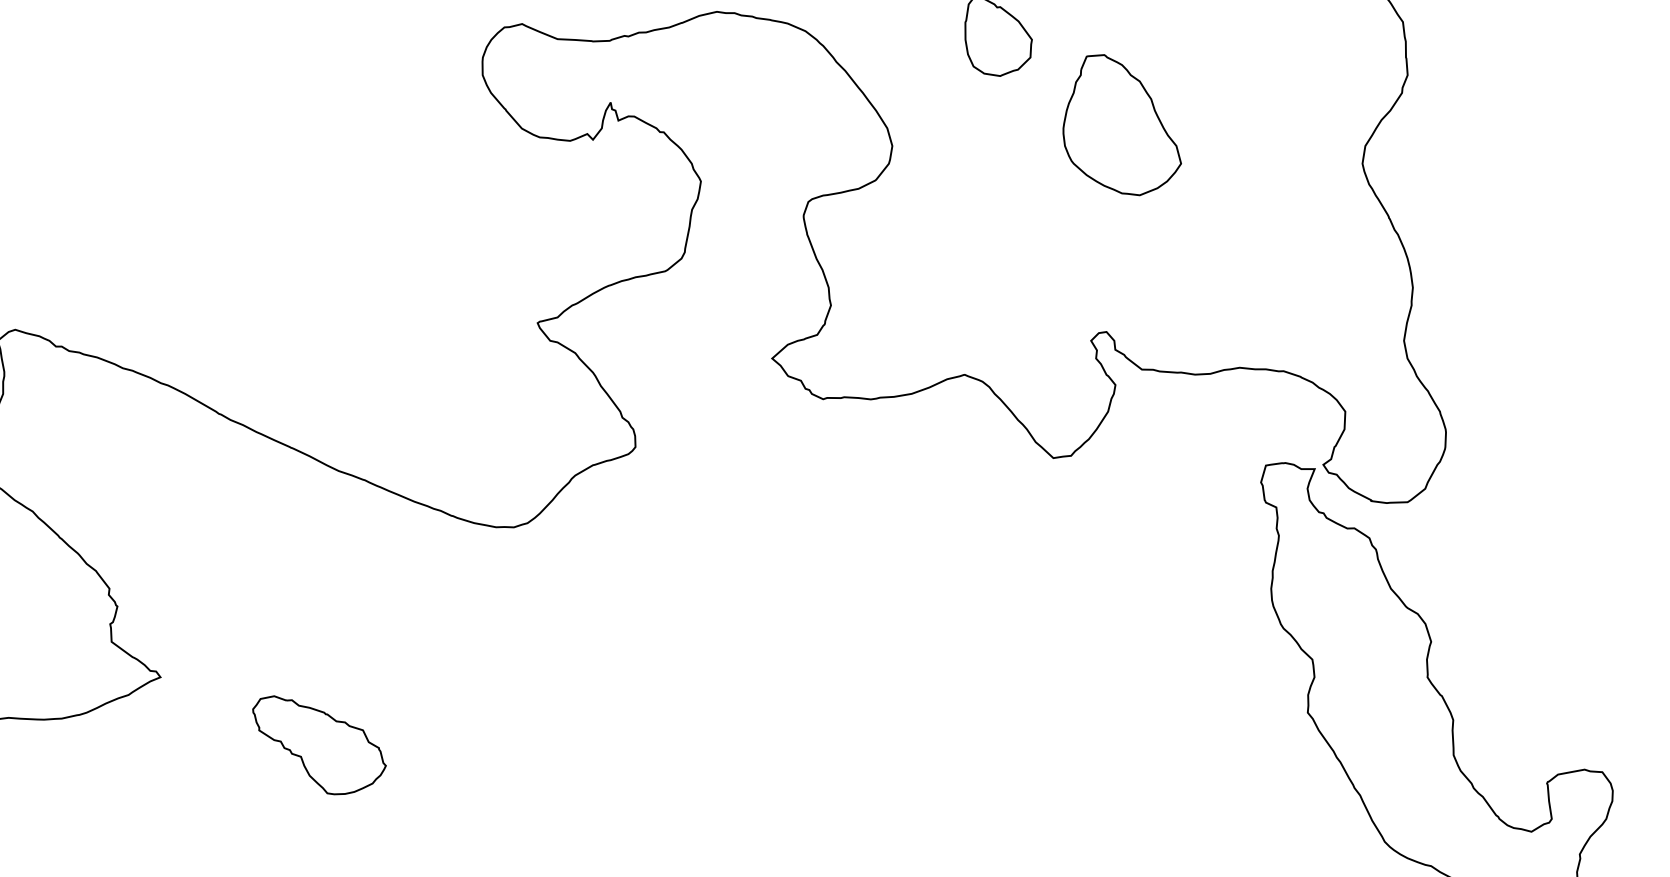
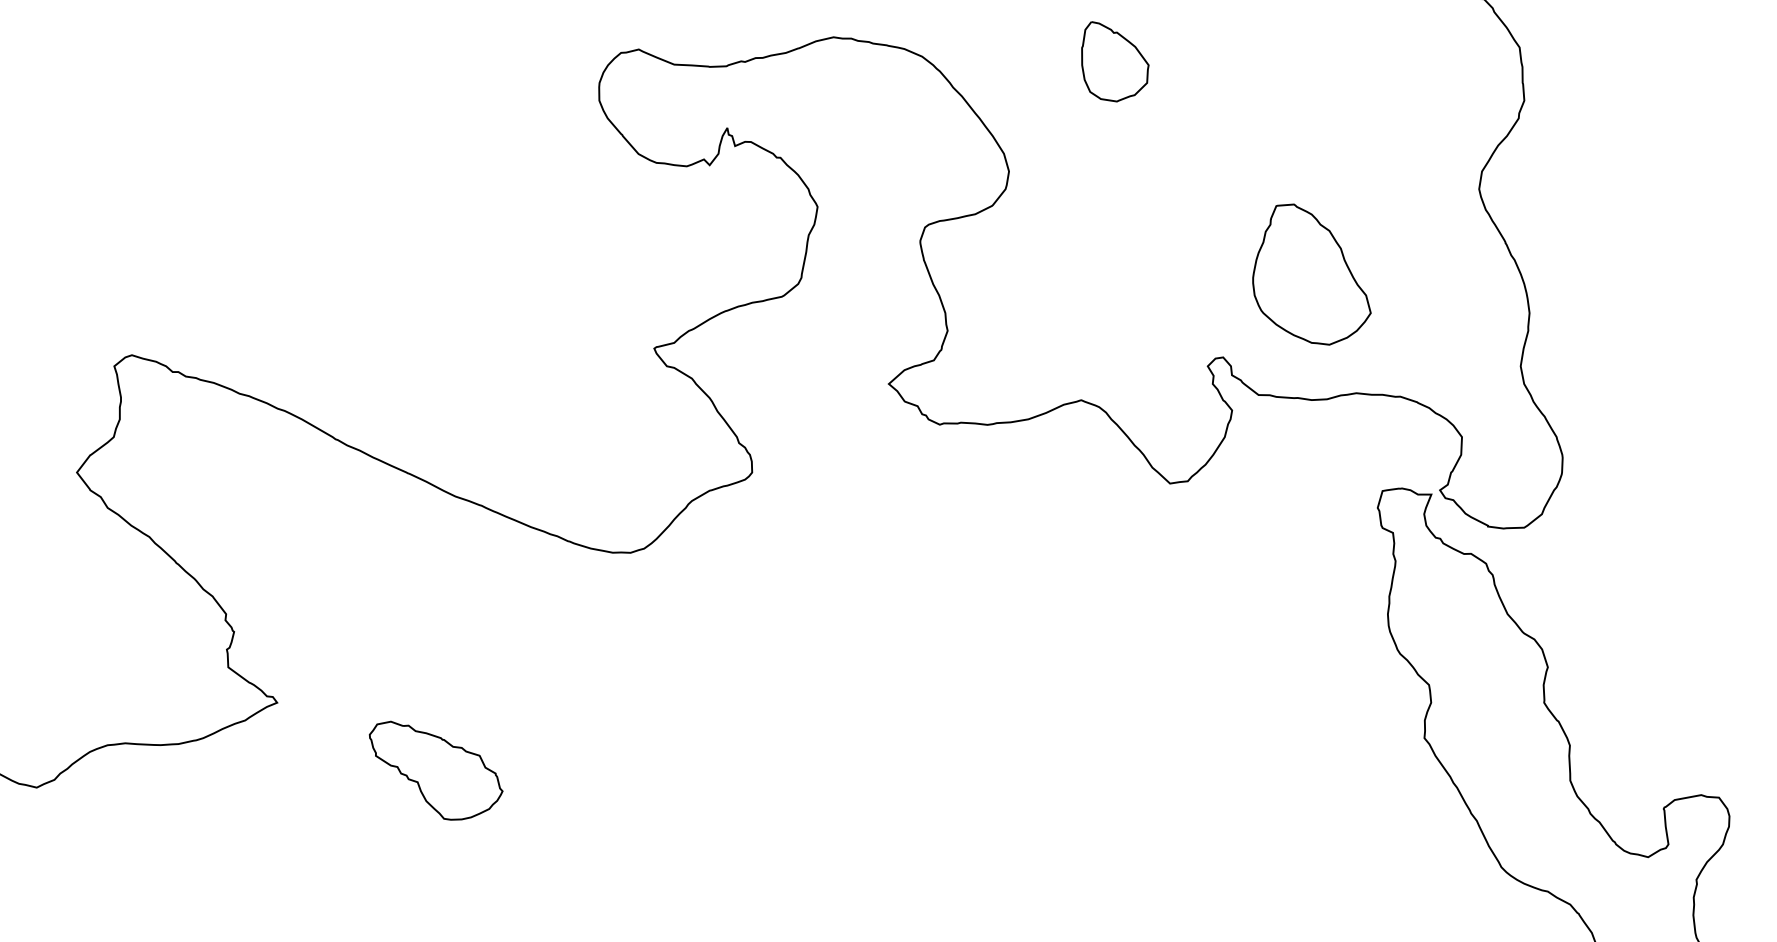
part: (1121, 125) -> (1311, 274), moved

